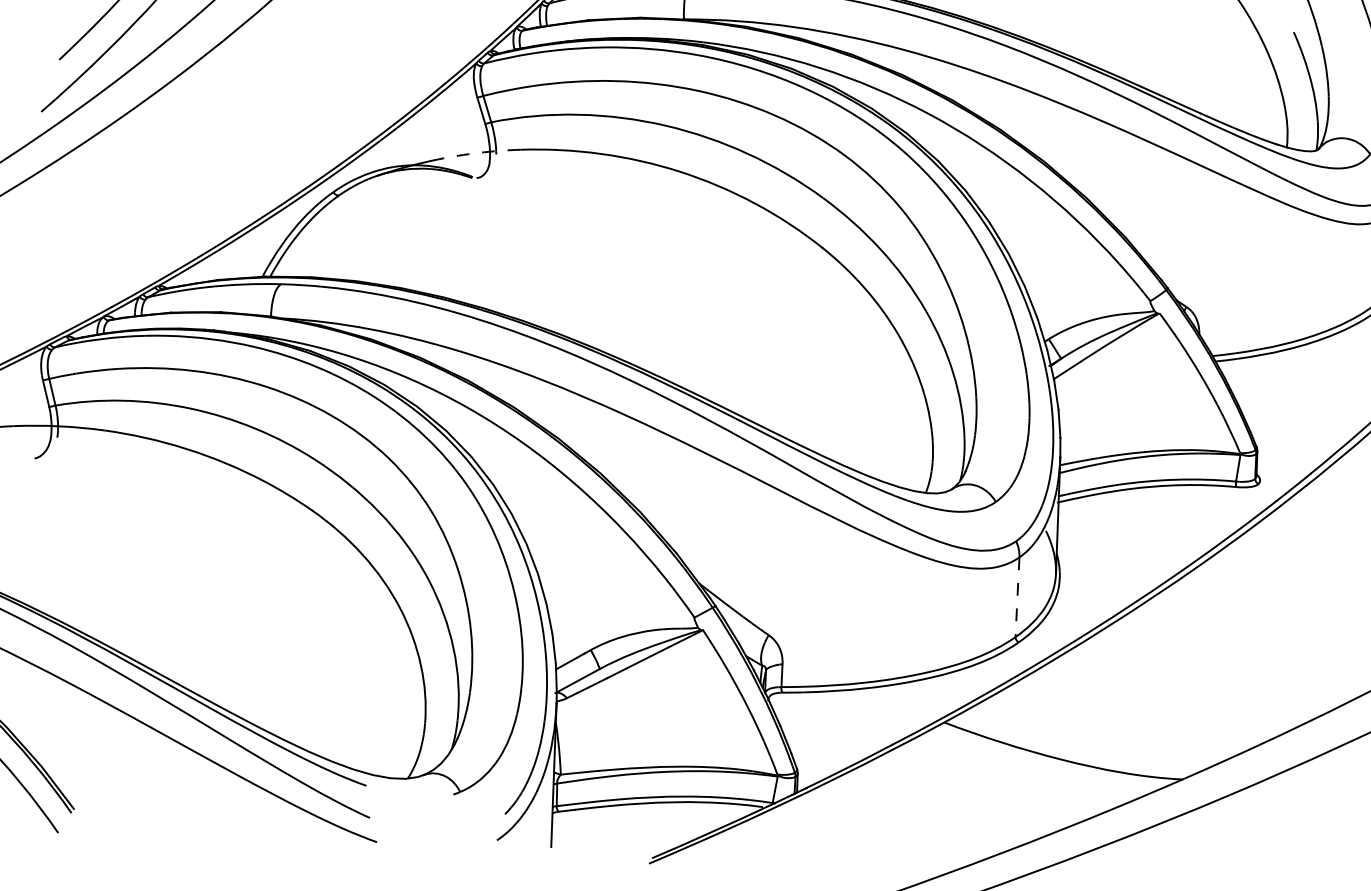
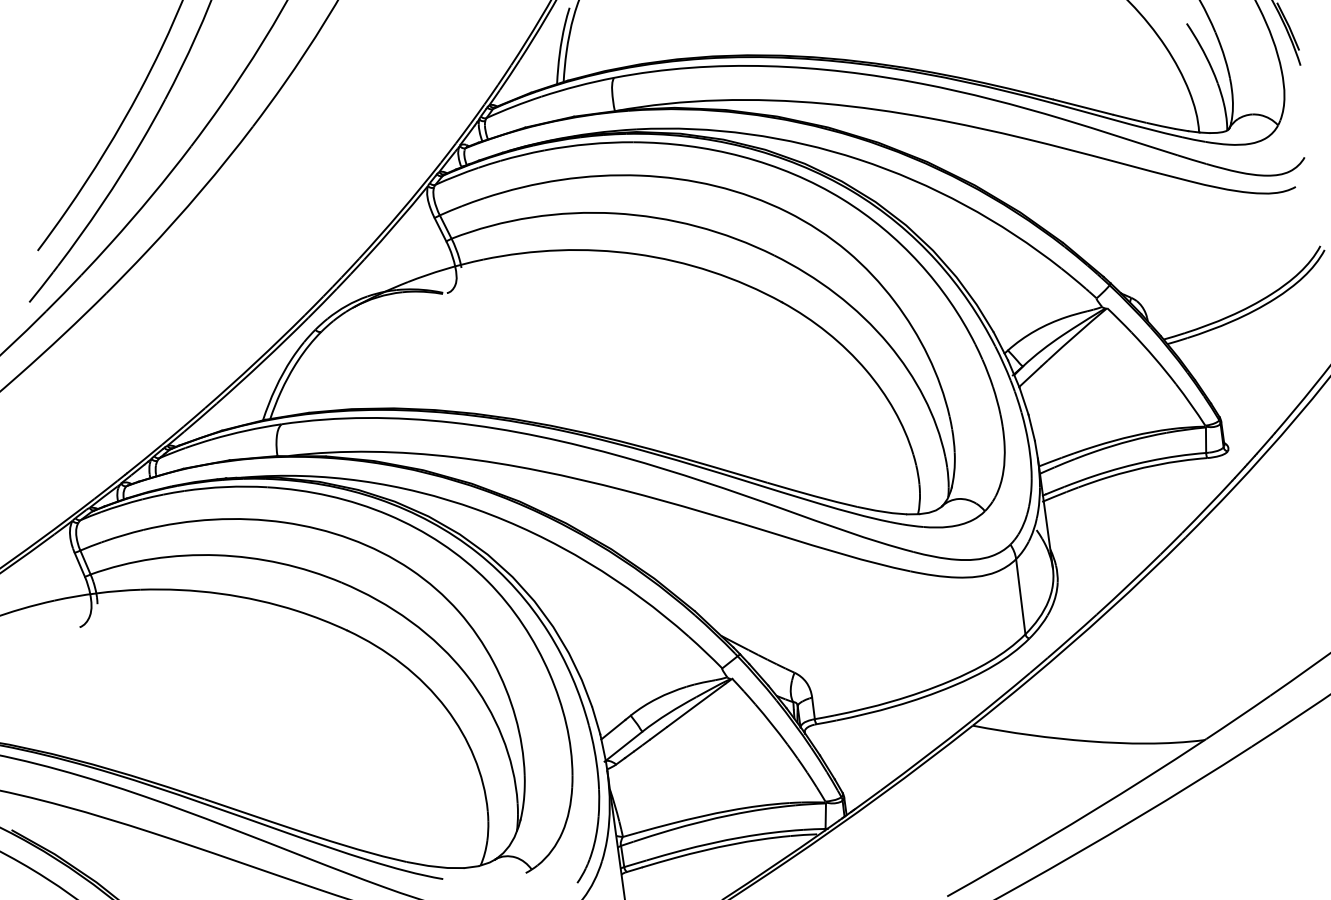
arc: (479, 153) -> (445, 269), dashed -> solid
line: (1017, 596) -> (1020, 596), dashed -> solid

